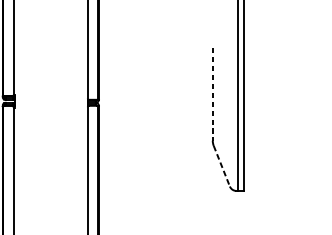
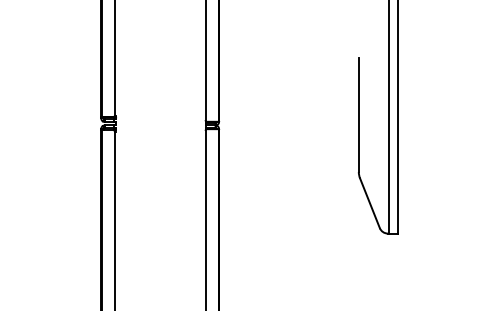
line: (212, 93) -> (358, 114), dashed -> solid
line: (221, 166) -> (369, 203), dashed -> solid

